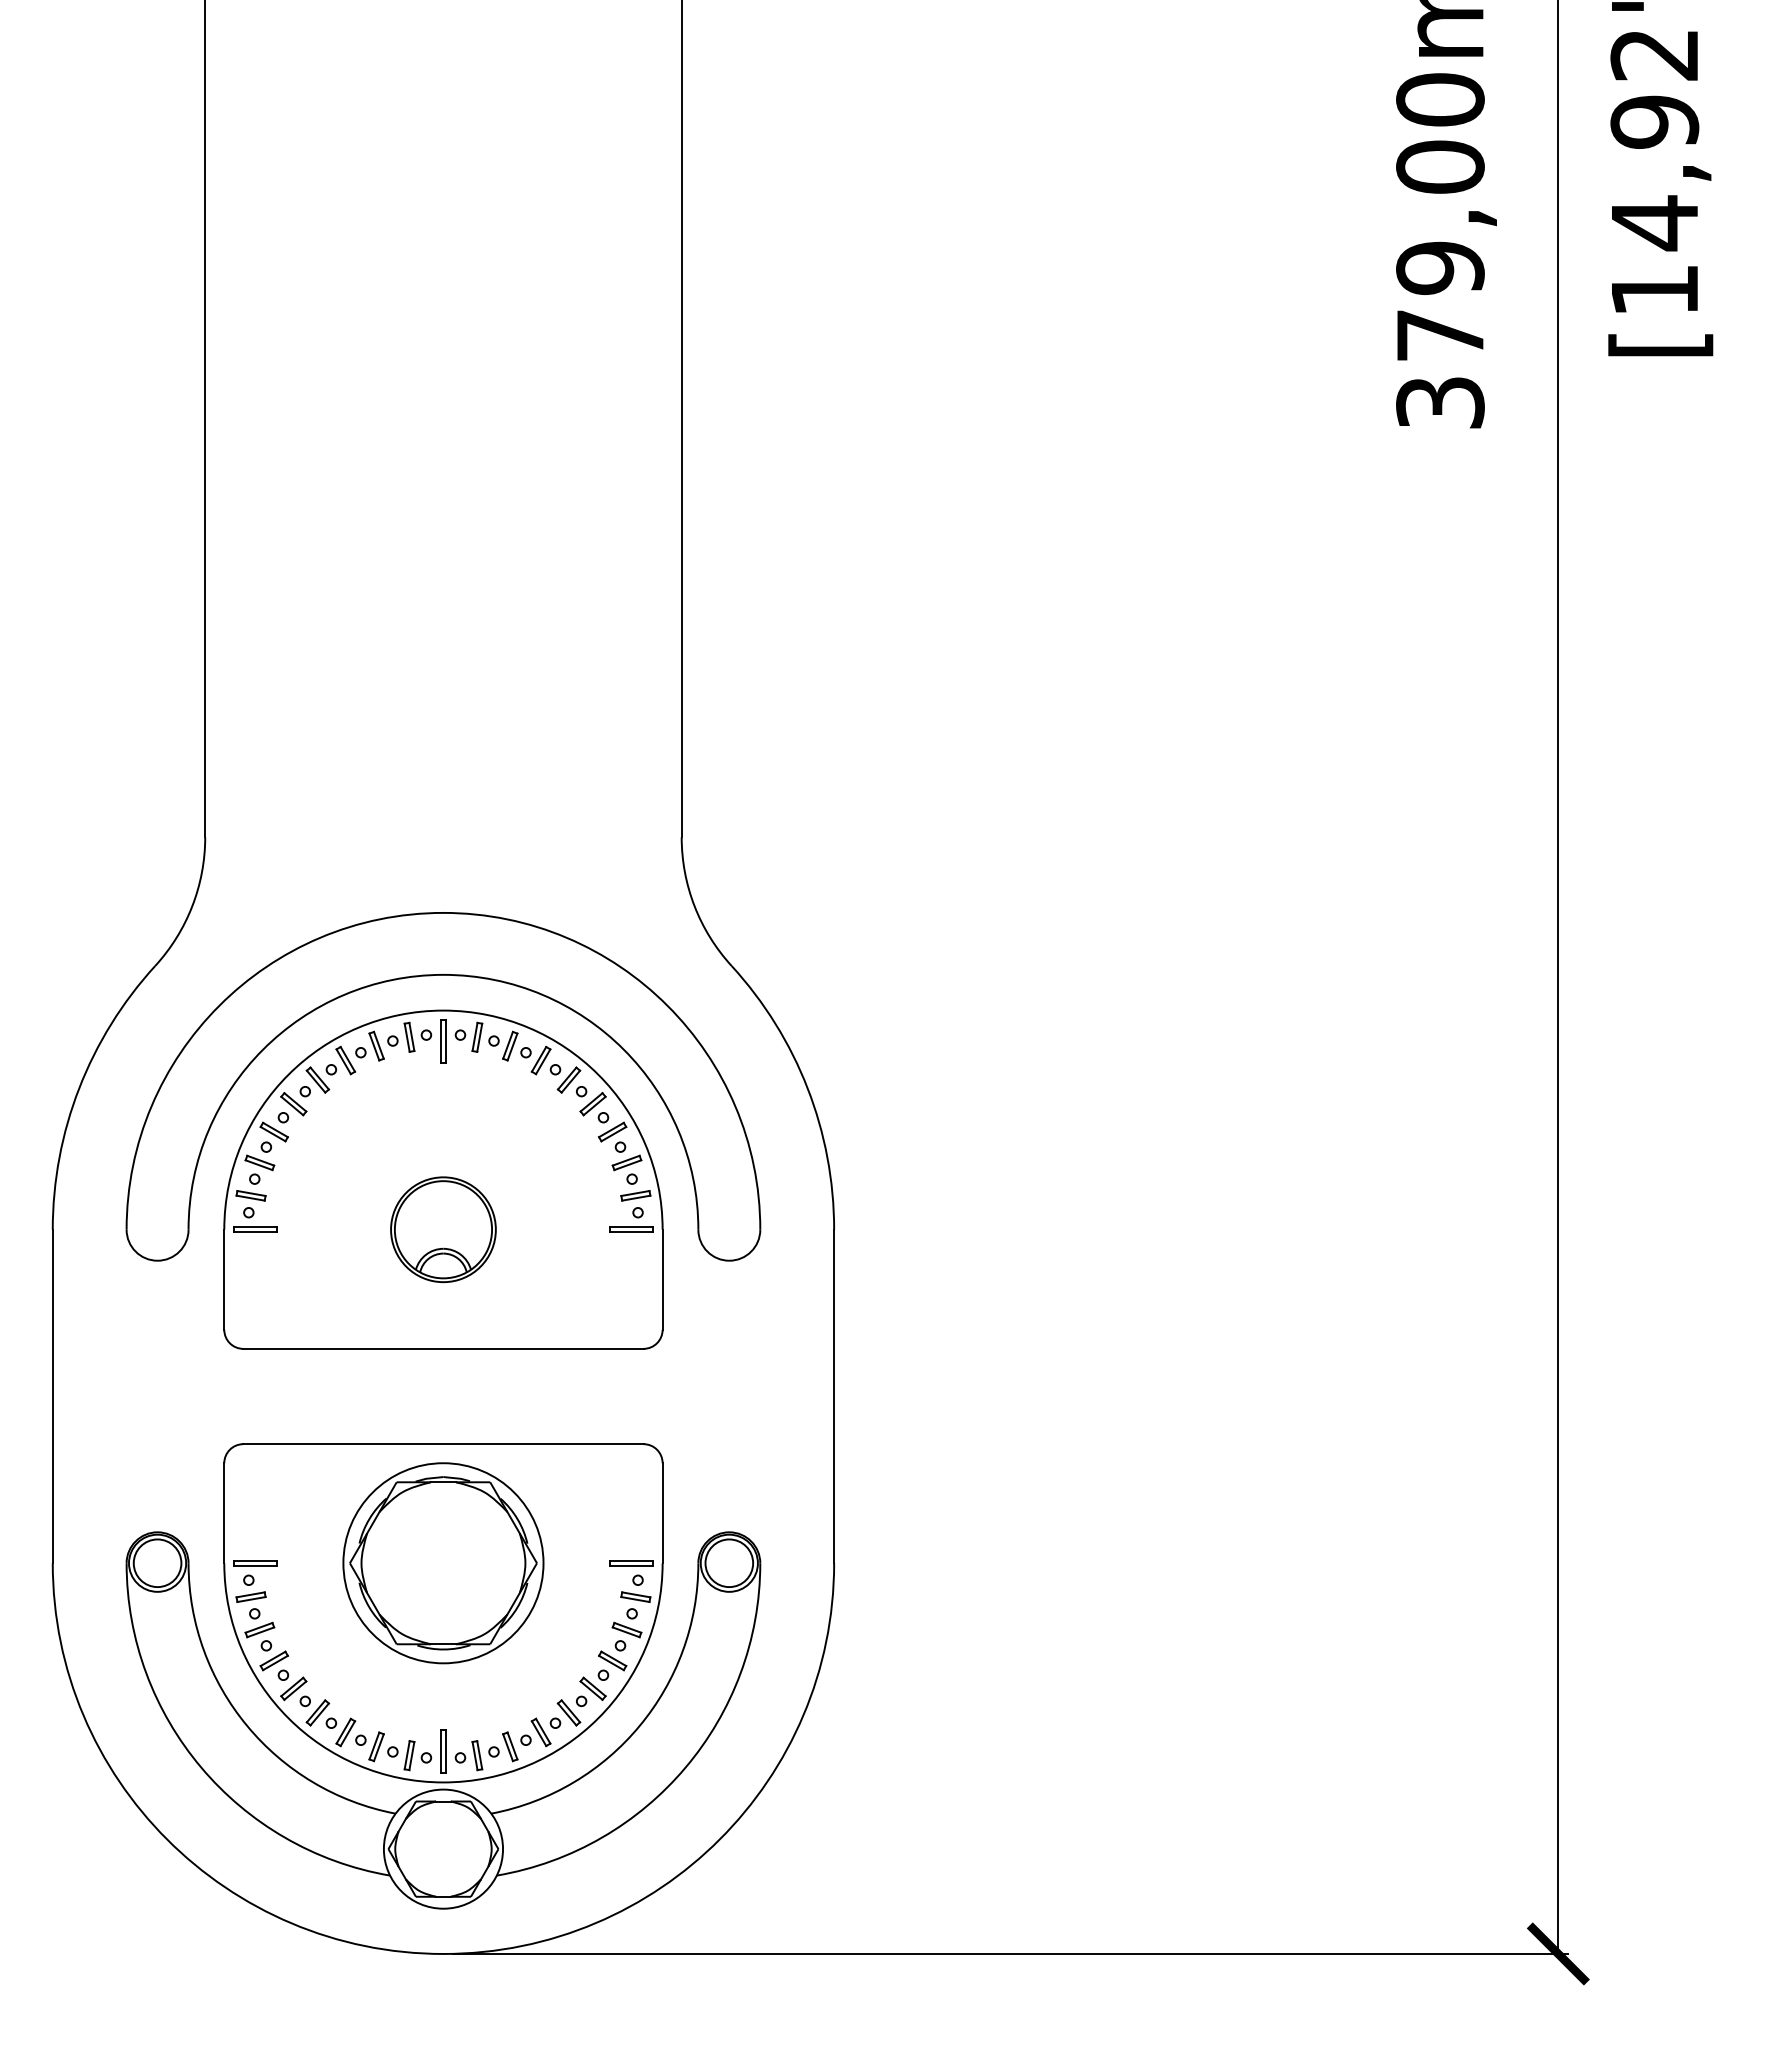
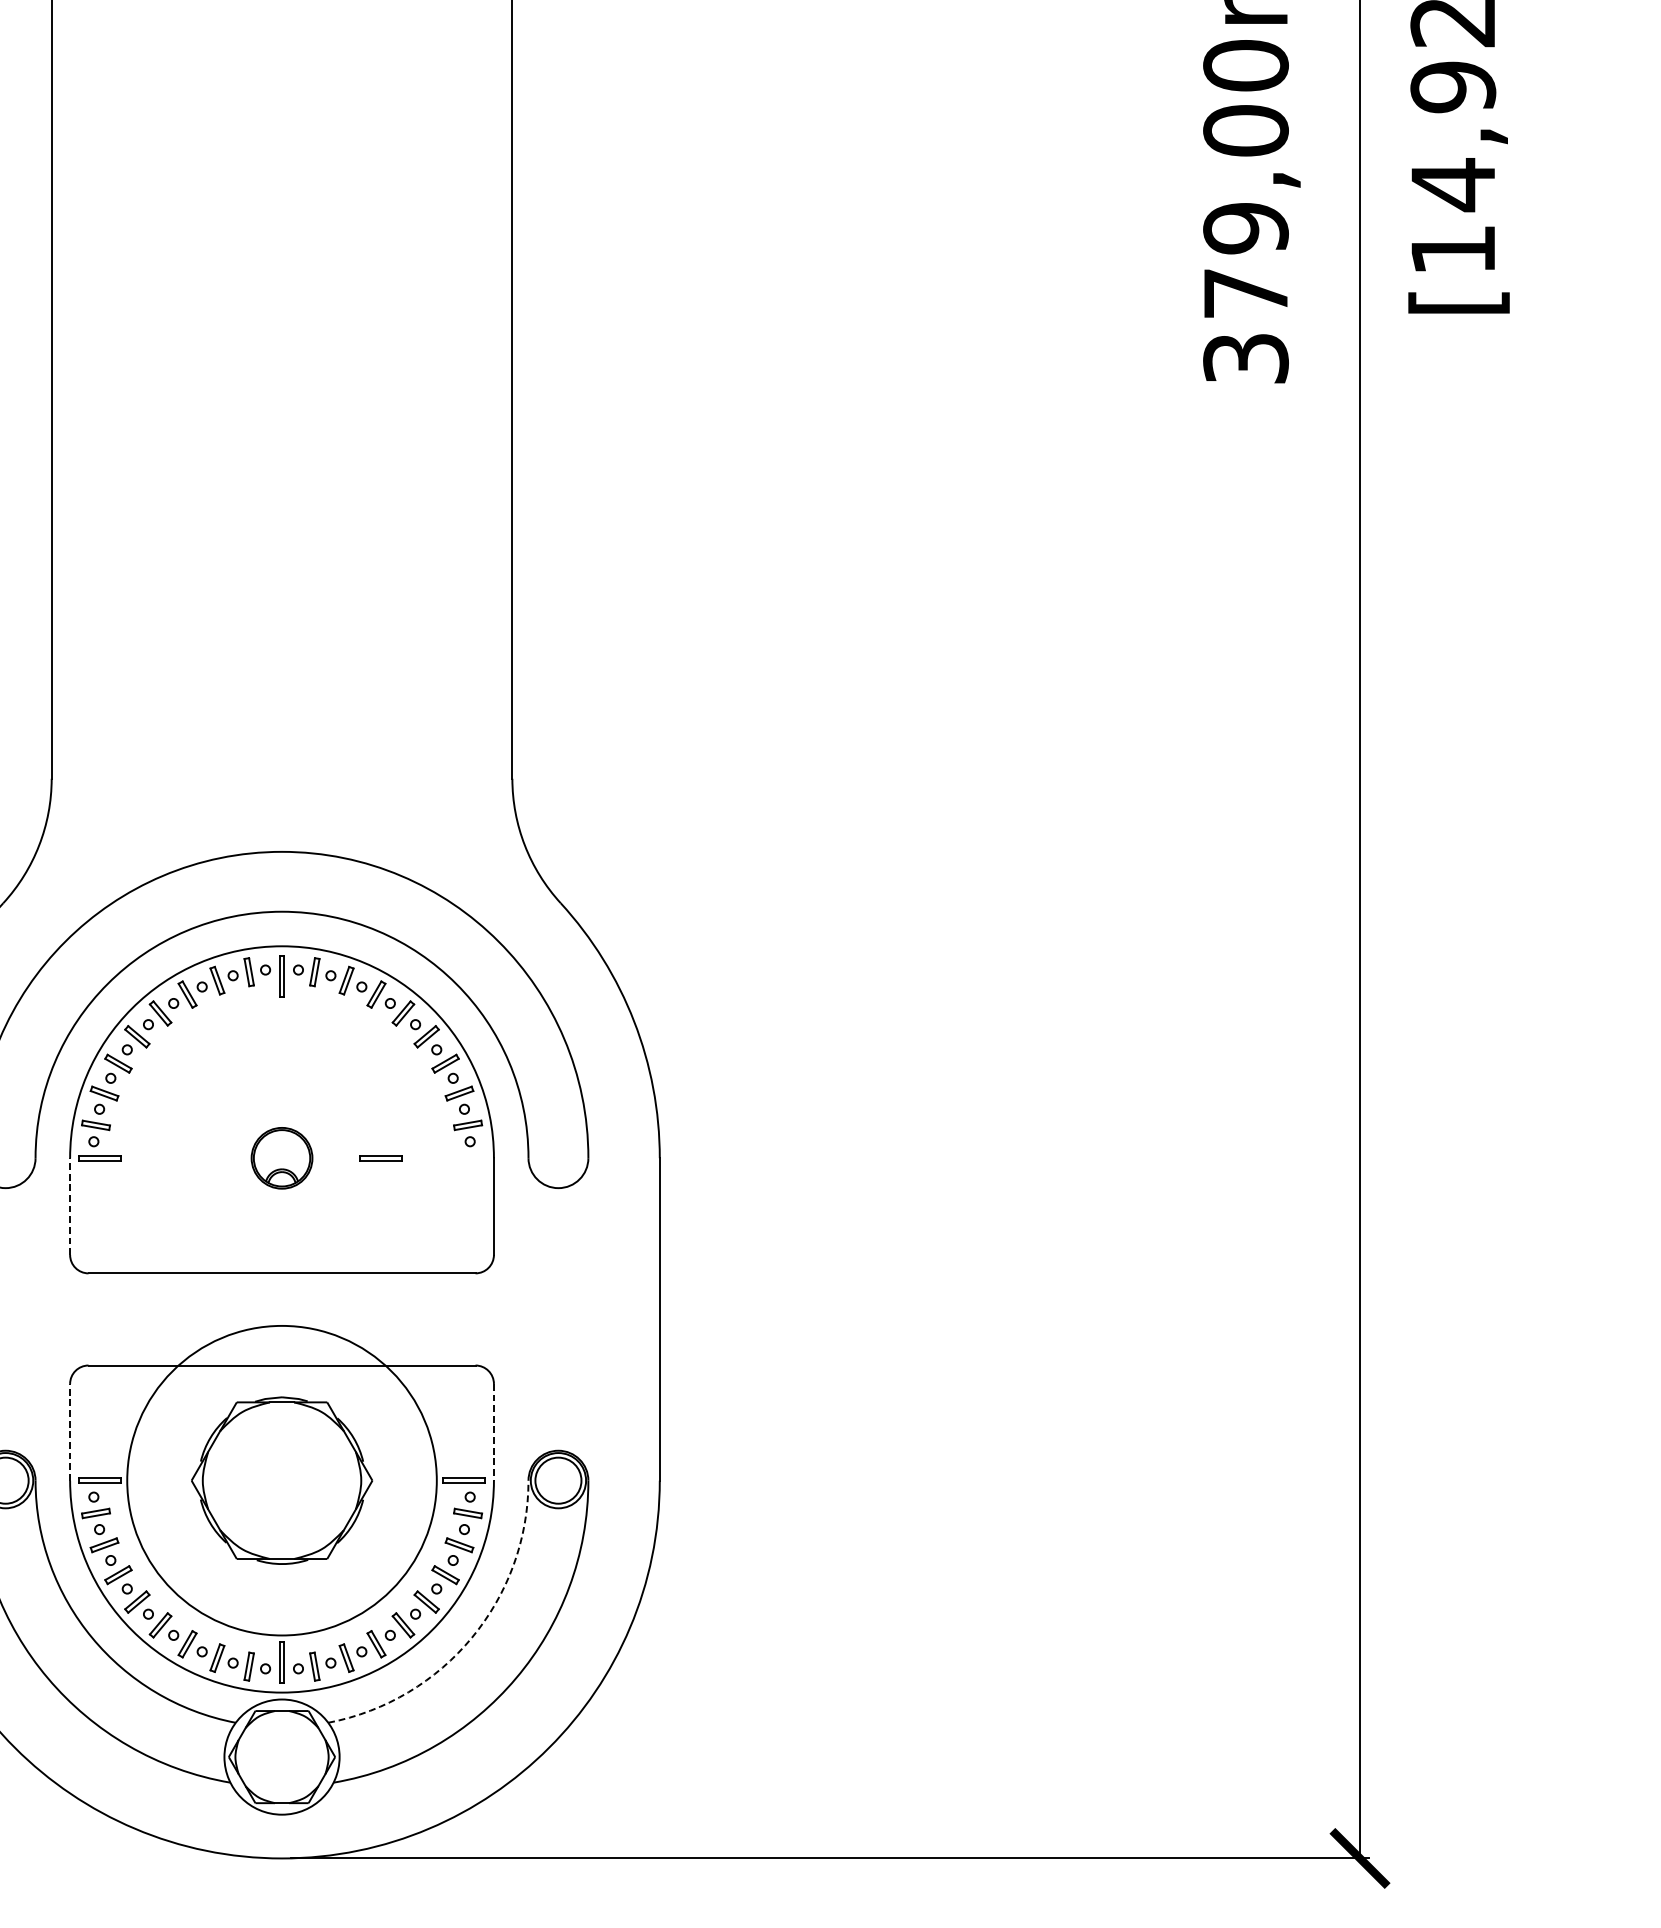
part: (443, 1229) -> (282, 1157), size x0.6
part: (631, 1229) -> (380, 1157), moved
line: (224, 1279) -> (70, 1206), solid -> dashed
line: (224, 1512) -> (70, 1431), solid -> dashed
line: (662, 1513) -> (493, 1432), solid -> dashed
circle: (443, 1563) -> (282, 1480), size x1.6
arc: (639, 1725) -> (471, 1637), solid -> dashed

